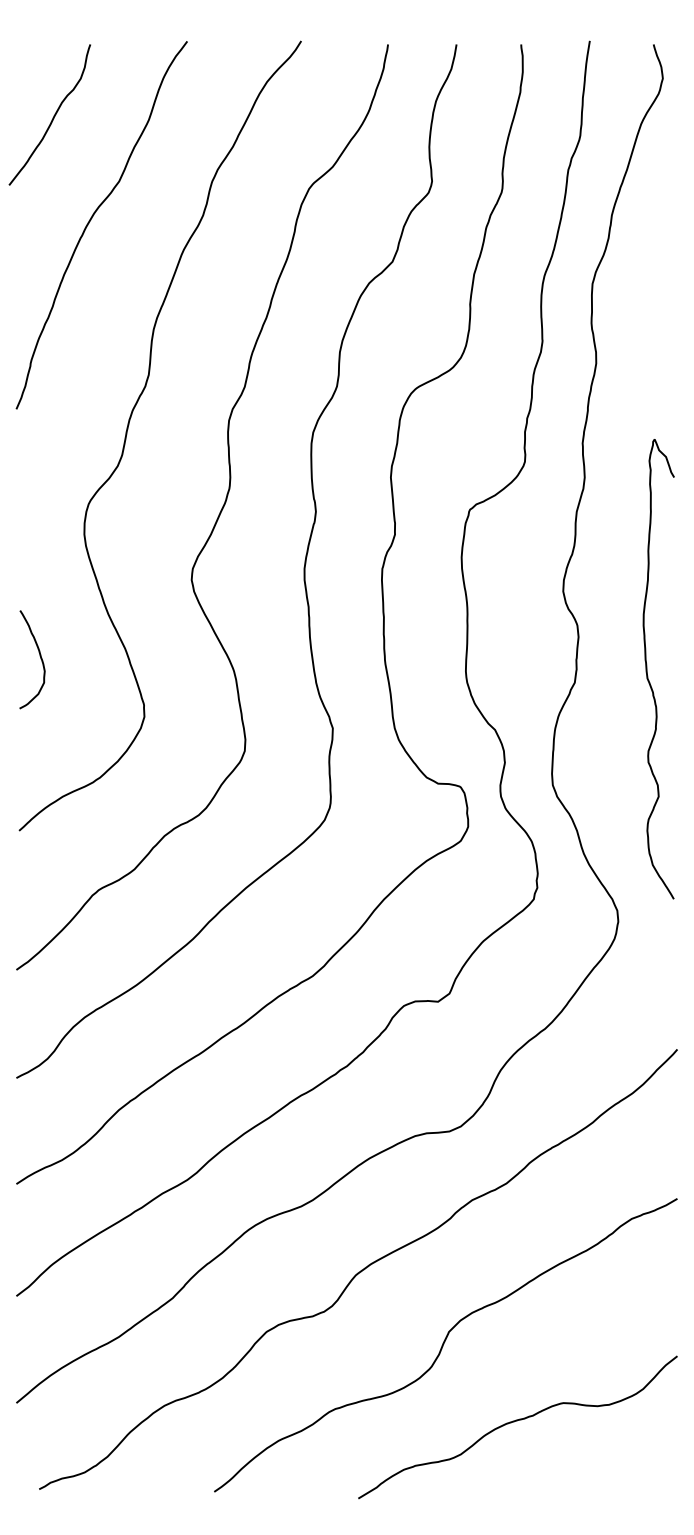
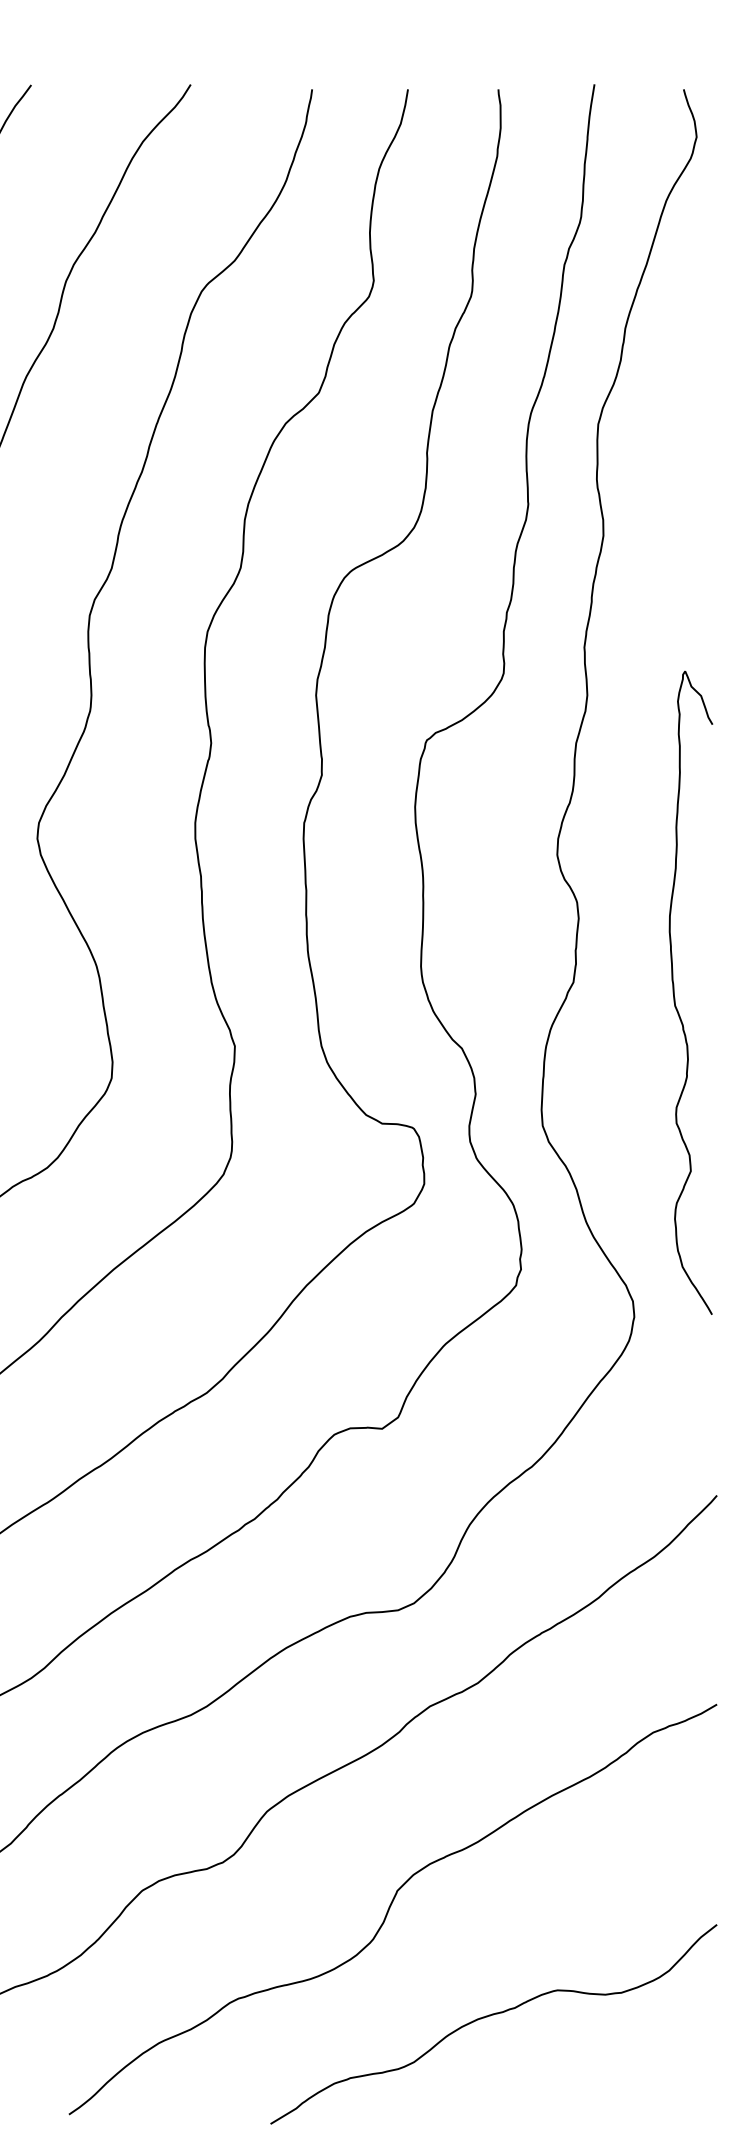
curve: (647, 669) -> (675, 993), moved

